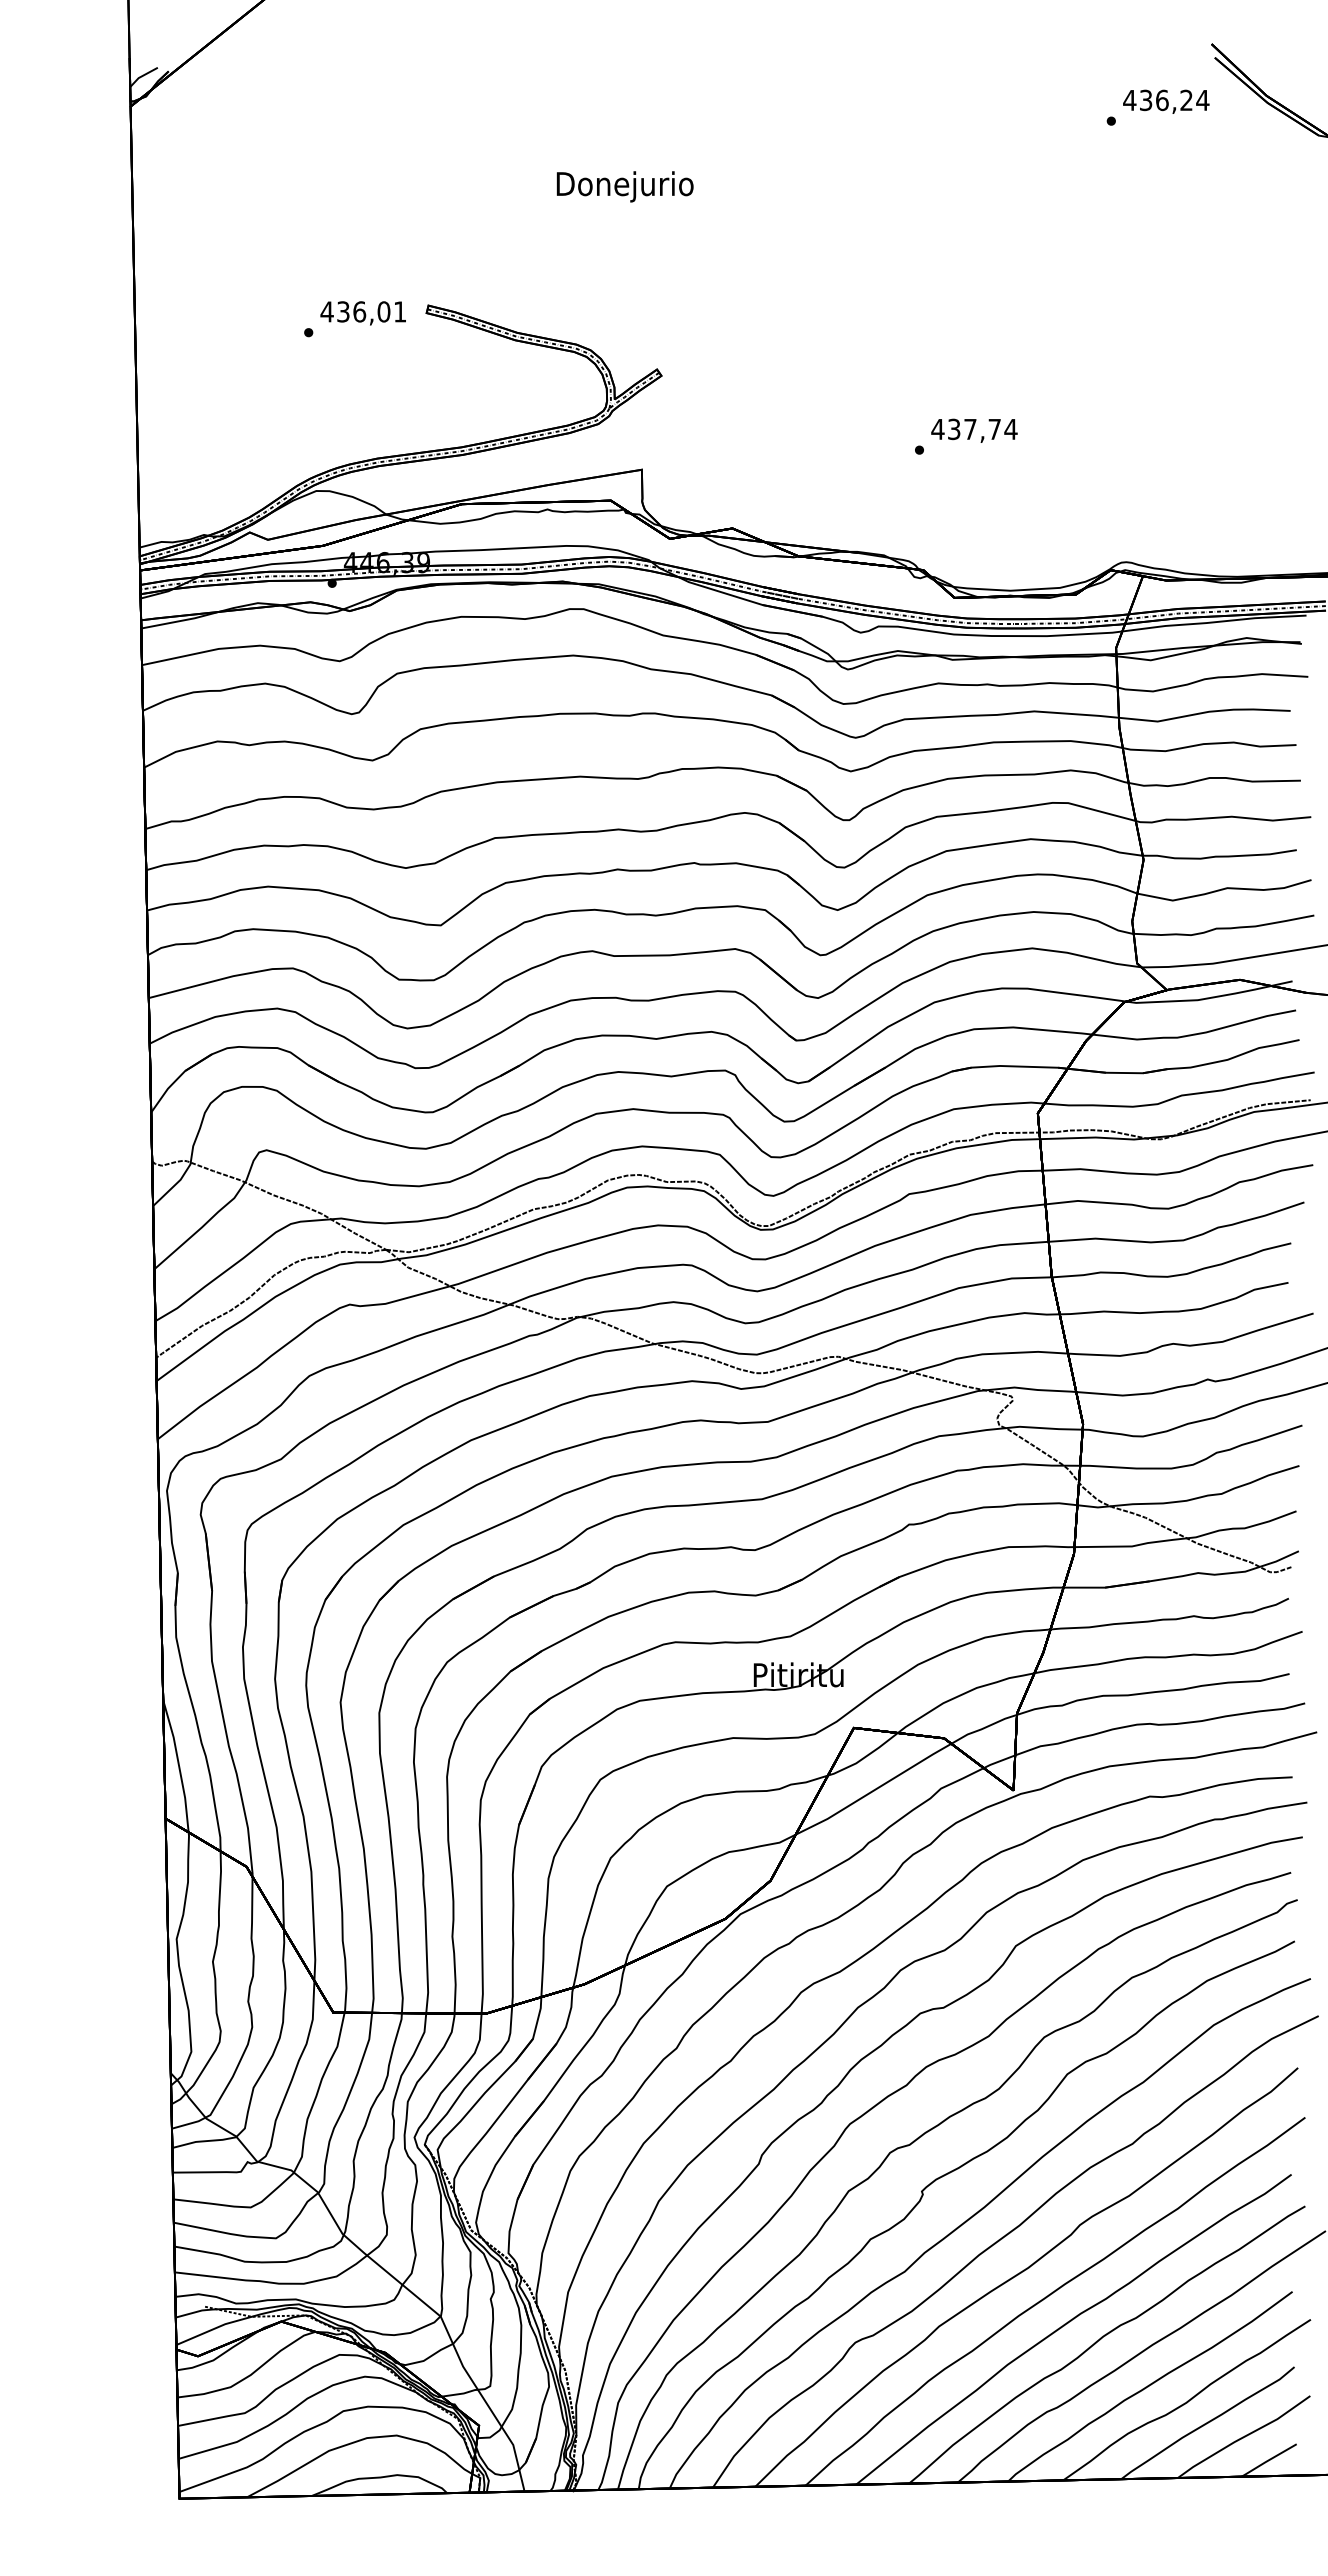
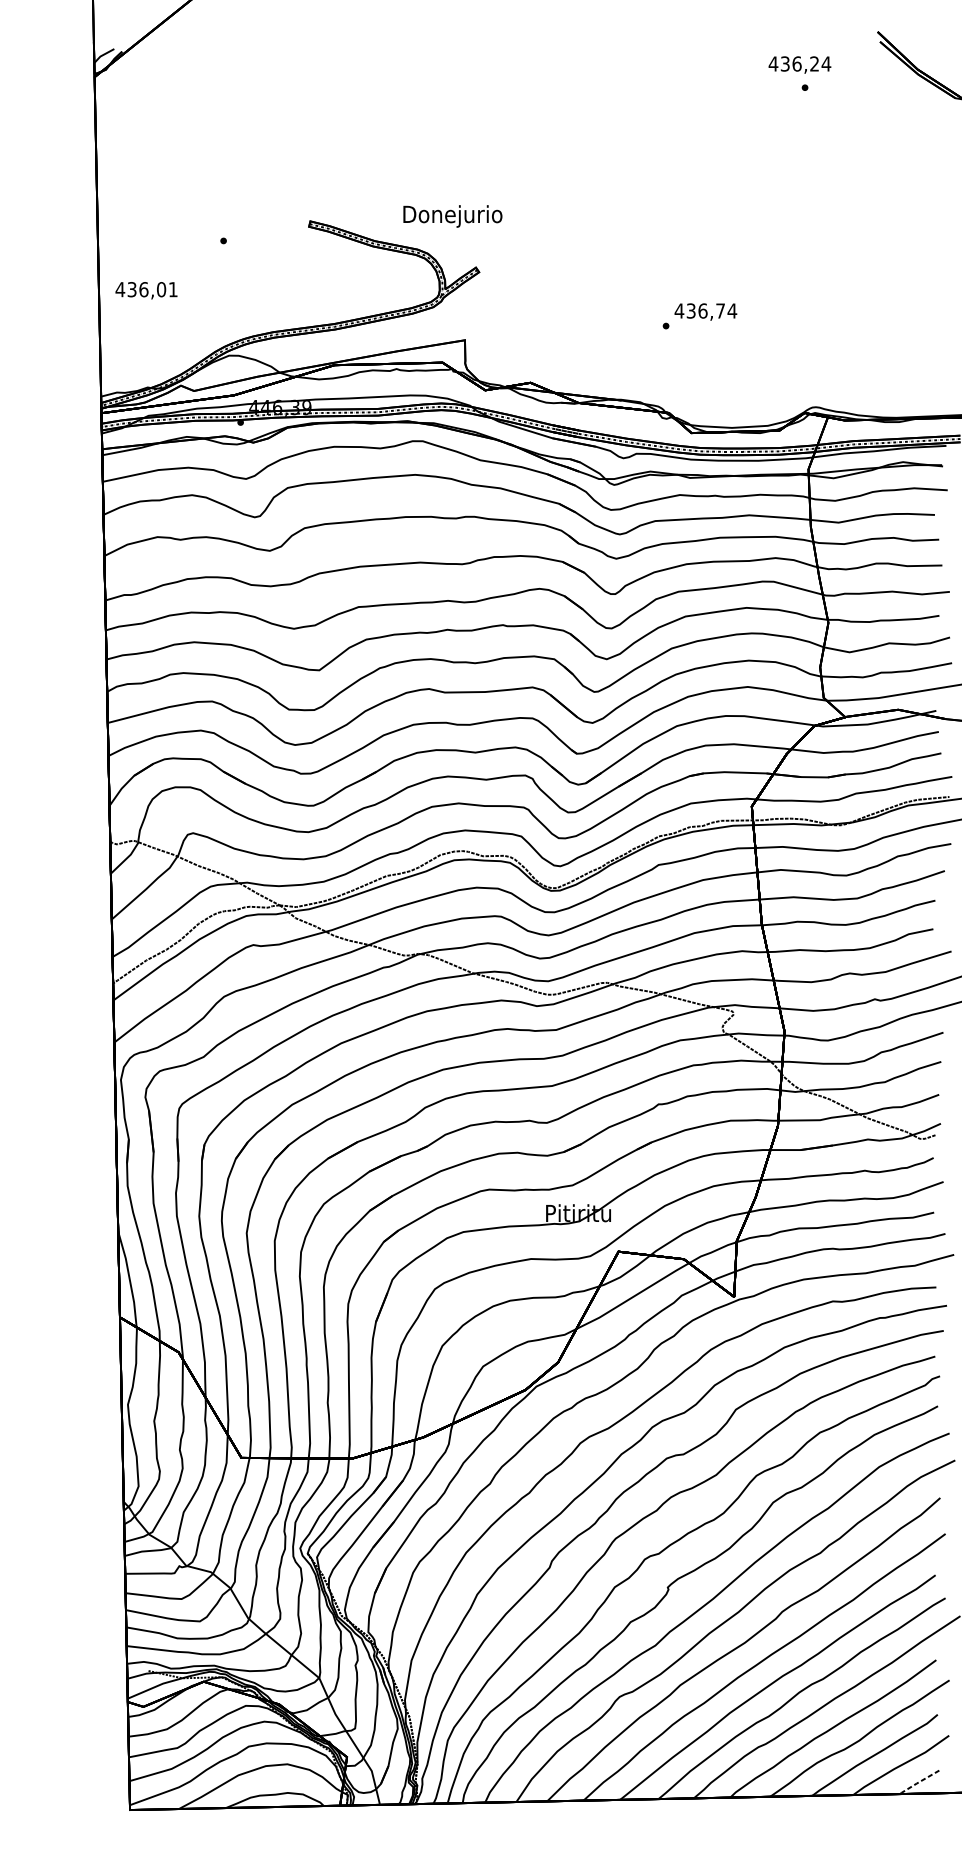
text: (1166, 101) -> (800, 64), moved
text: (624, 186) -> (452, 216), moved
text: (362, 313) -> (145, 290), moved
text: (970, 429) -> (703, 311), 437,74 -> 436,74
line: (1267, 2461) -> (918, 1783), solid -> dashed

